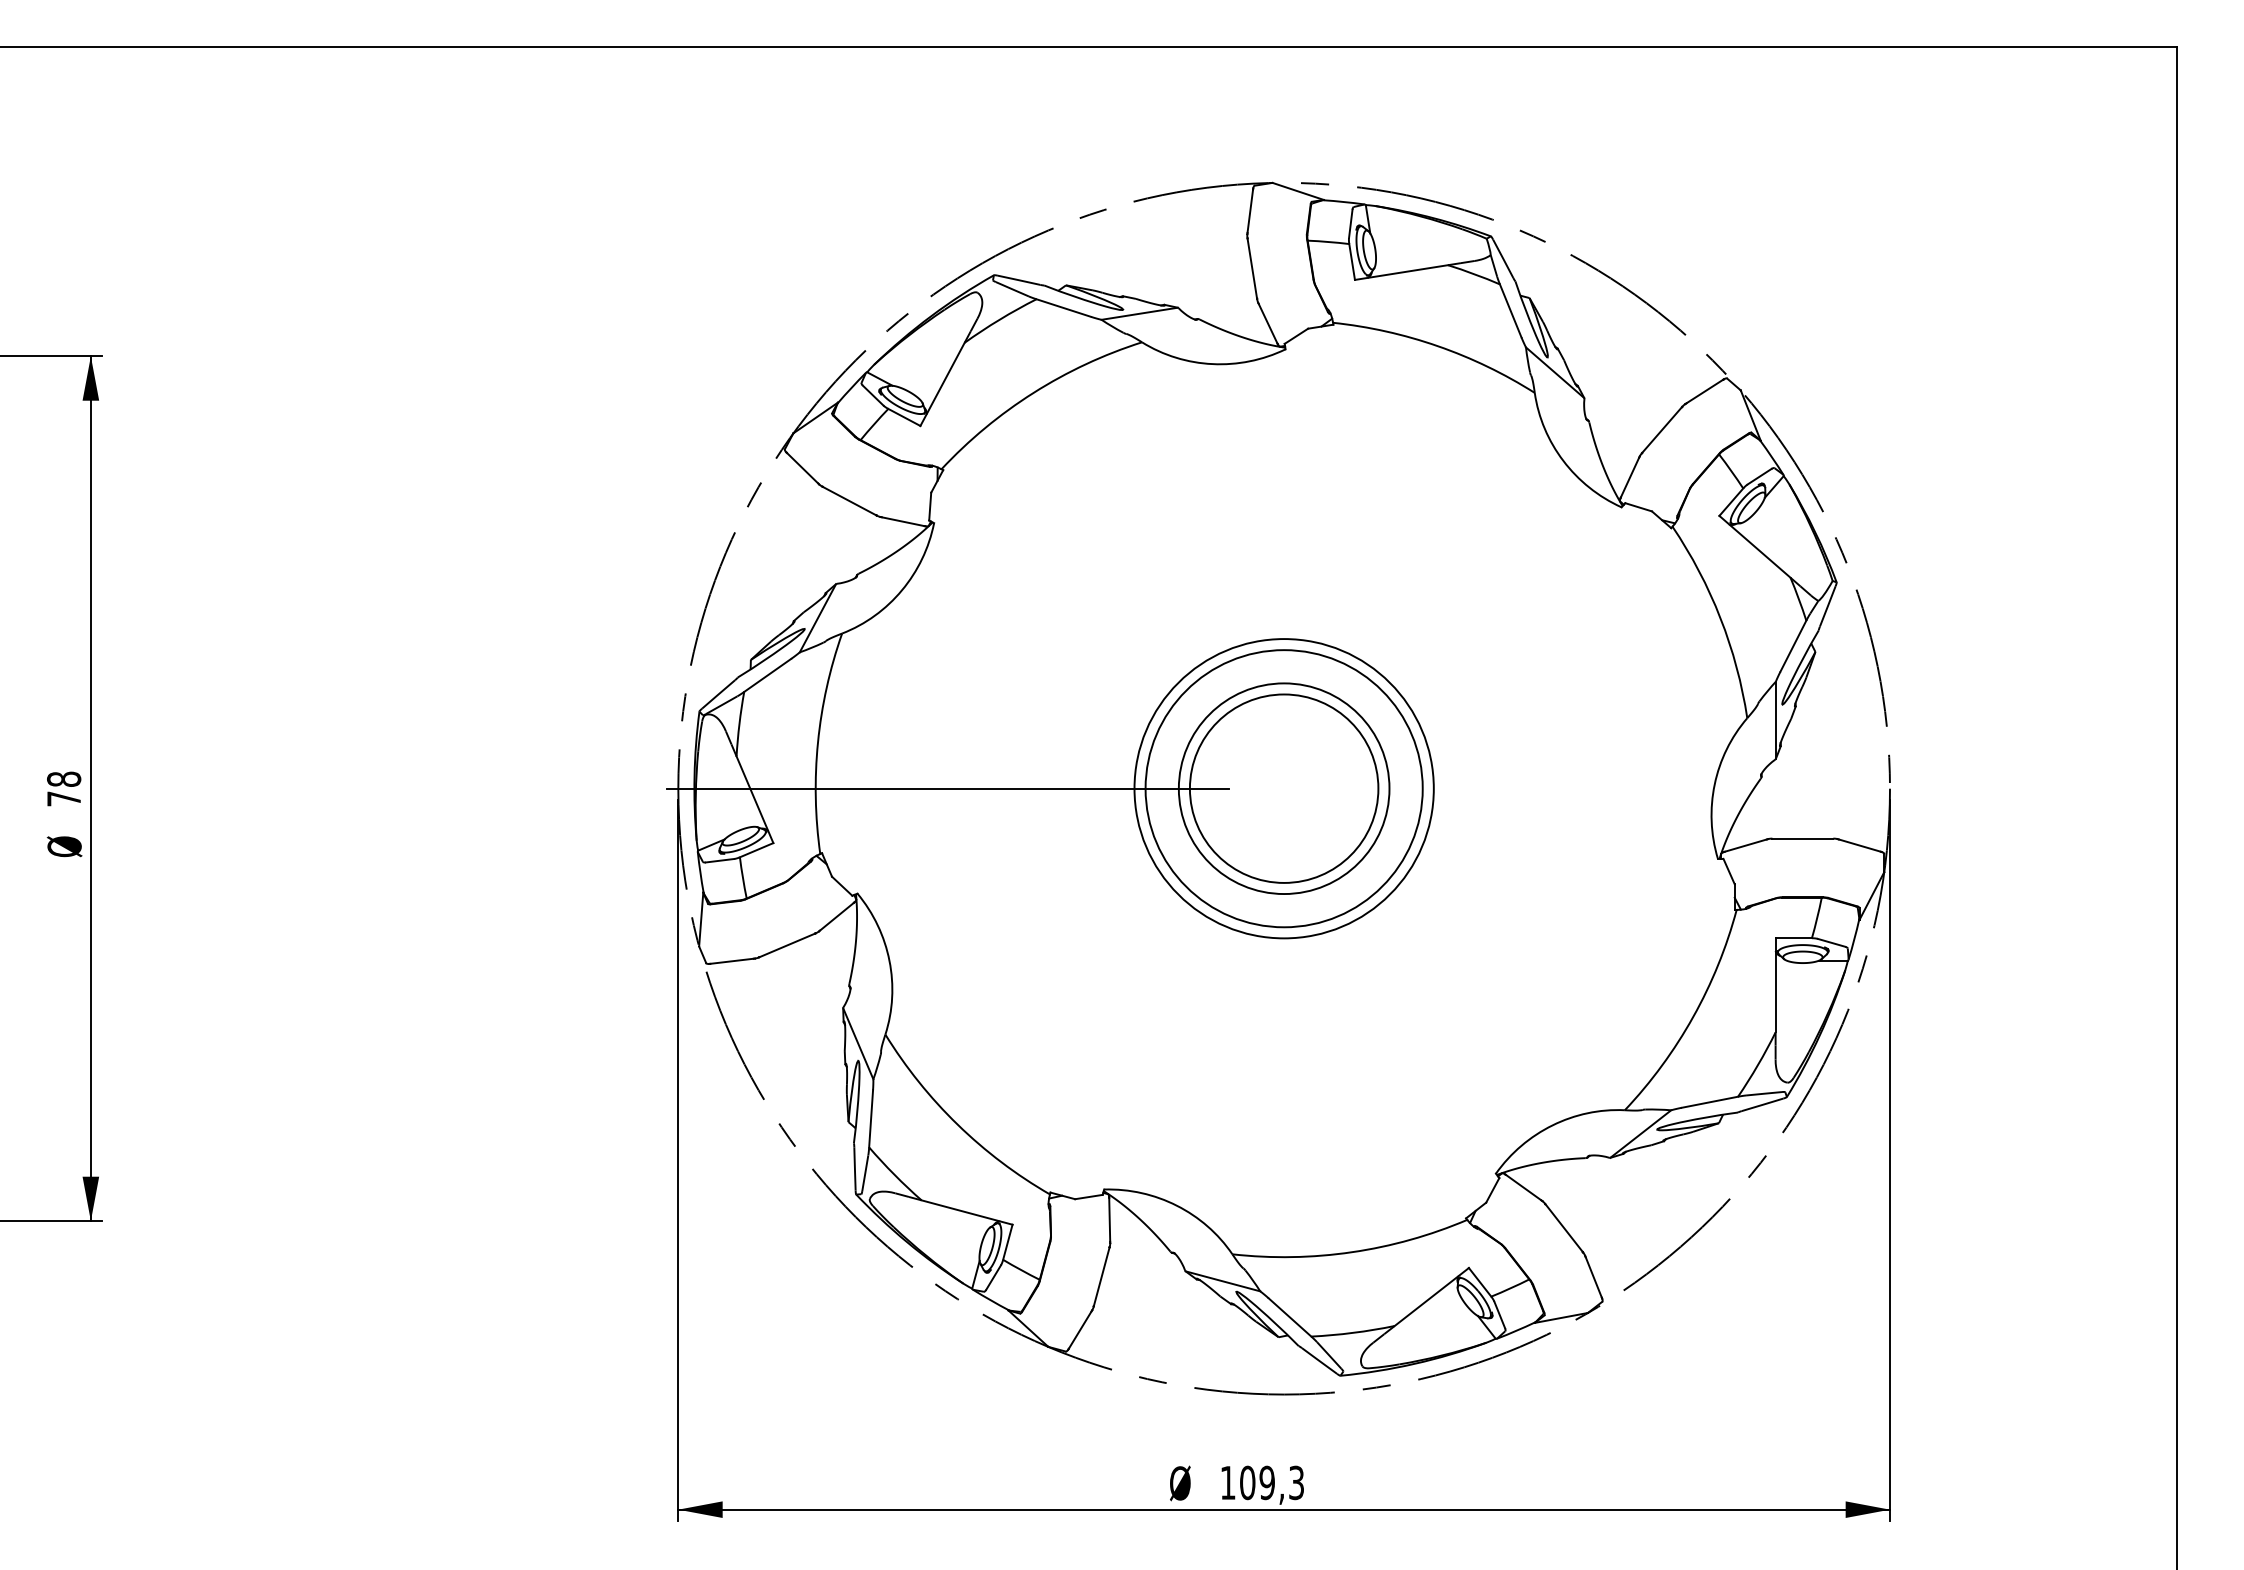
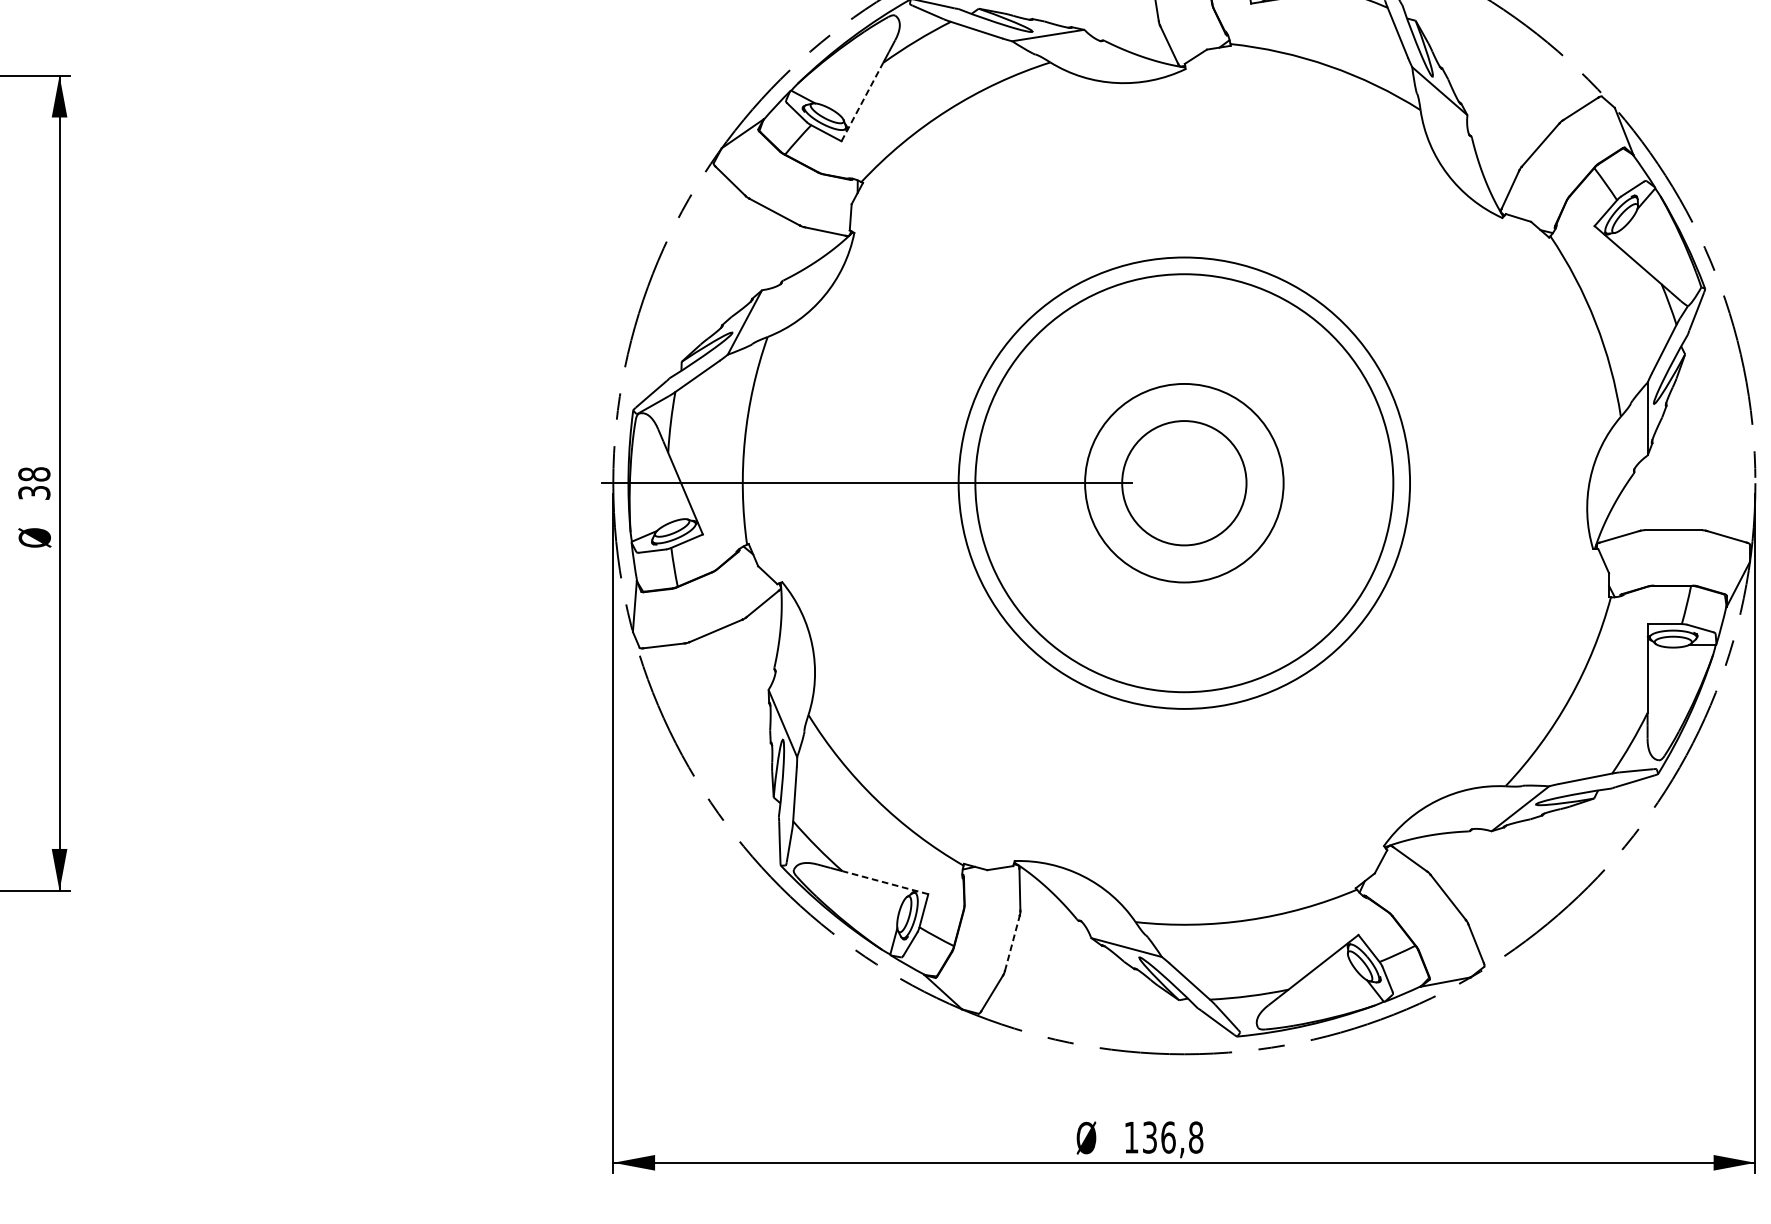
line: (942, 383) -> (862, 101), solid -> dashed
circle: (1283, 788) -> (1183, 483), size x0.7
circle: (1283, 788) -> (1183, 483), size x1.6
circle: (1283, 788) -> (1183, 483), size x1.6
text: (64, 798) -> (34, 492), 78 -> 38
line: (966, 1212) -> (884, 882), solid -> dashed
line: (1101, 1276) -> (1012, 943), solid -> dashed
text: (1272, 1482) -> (1173, 1137), 109,3 -> 136,8

